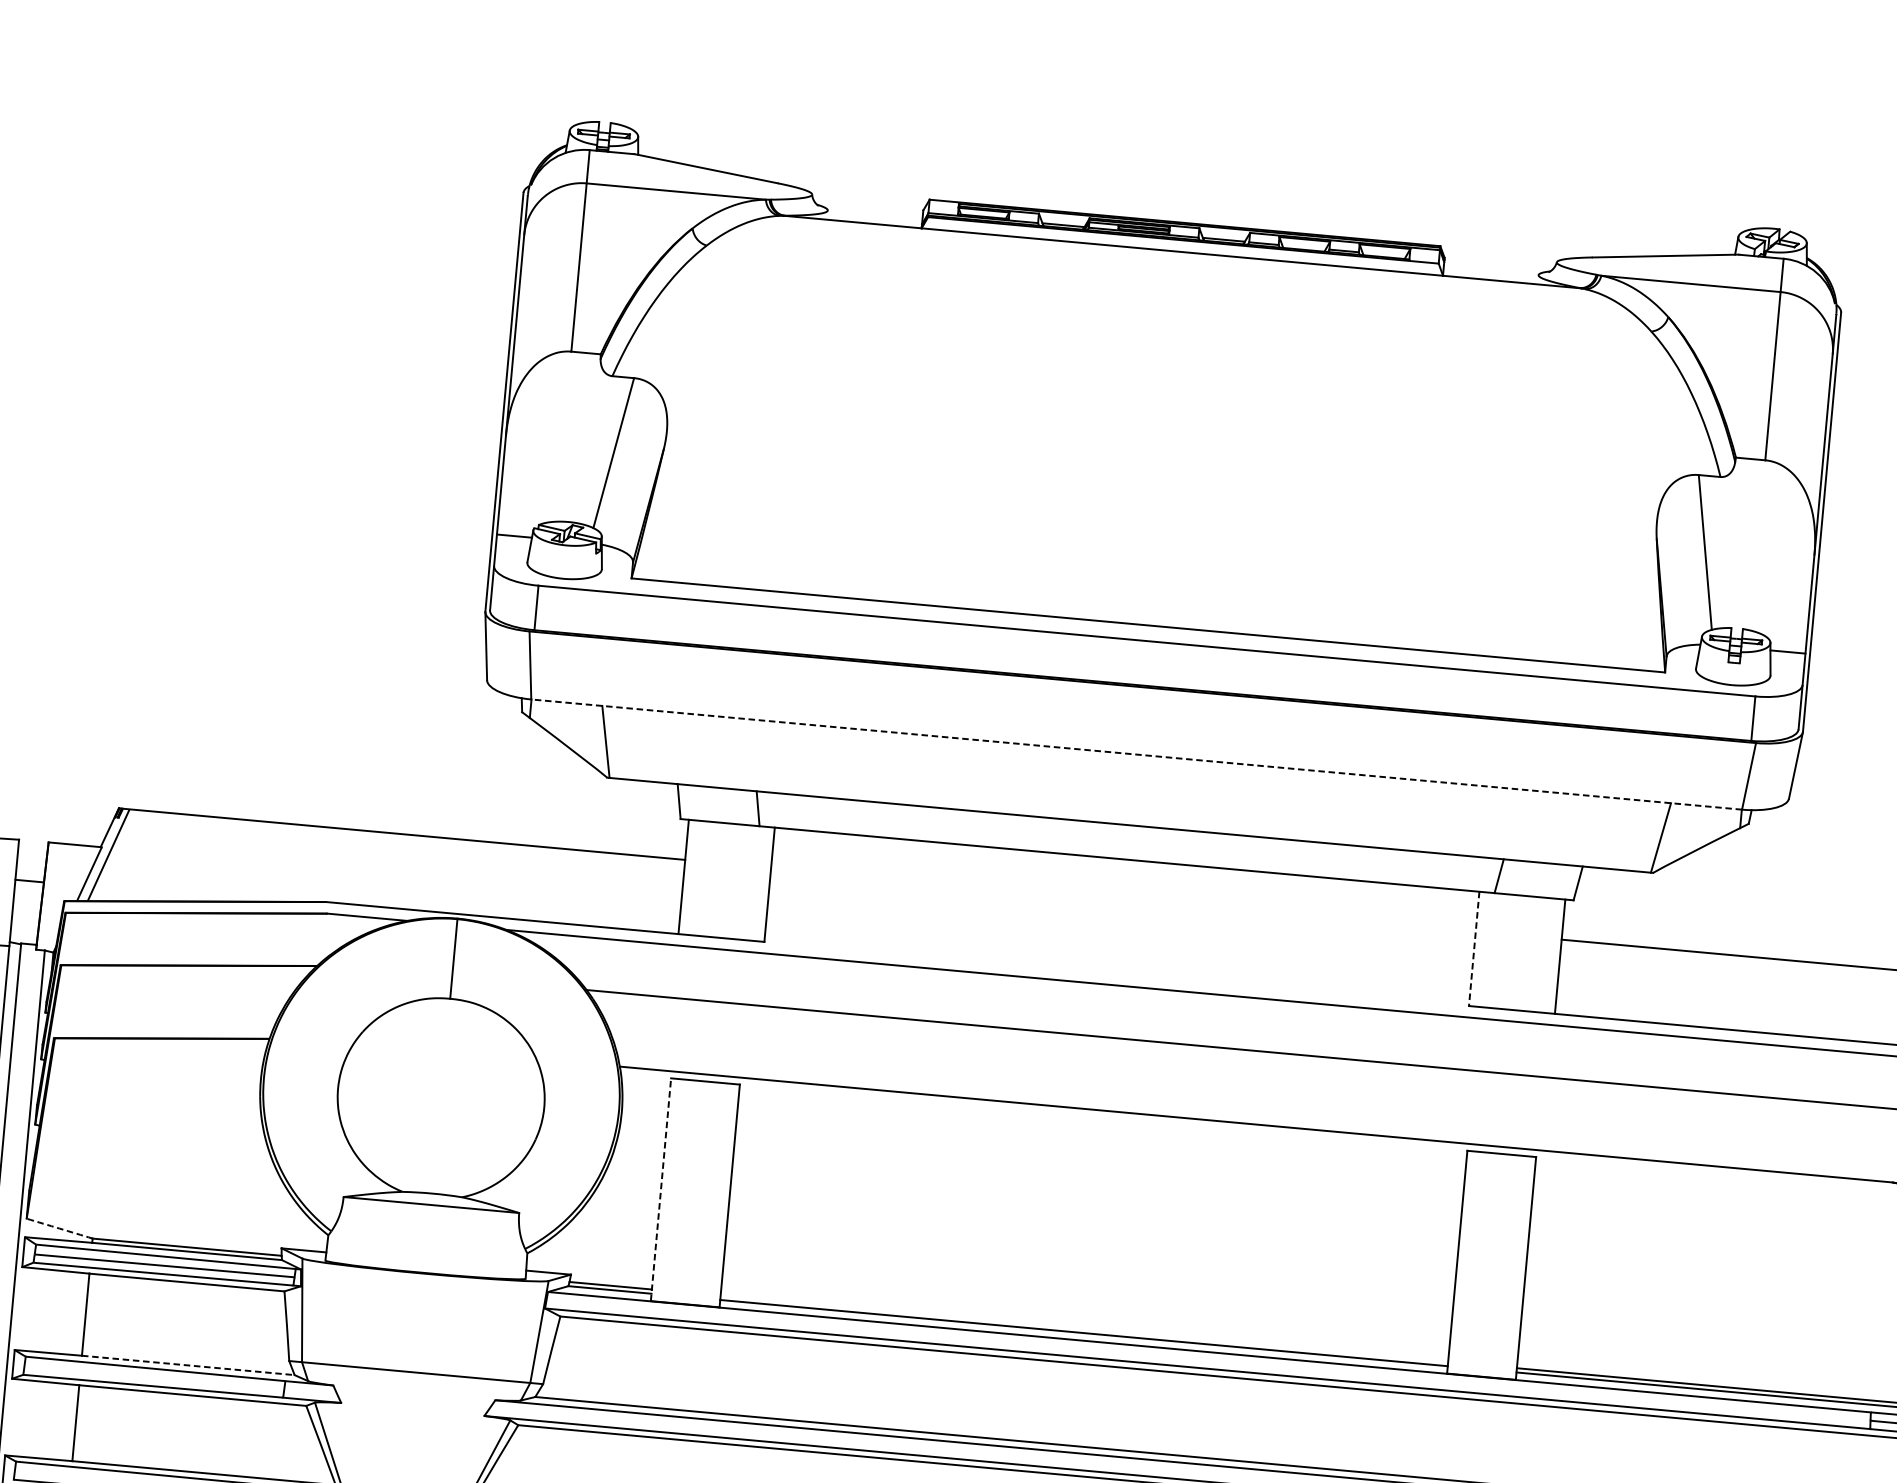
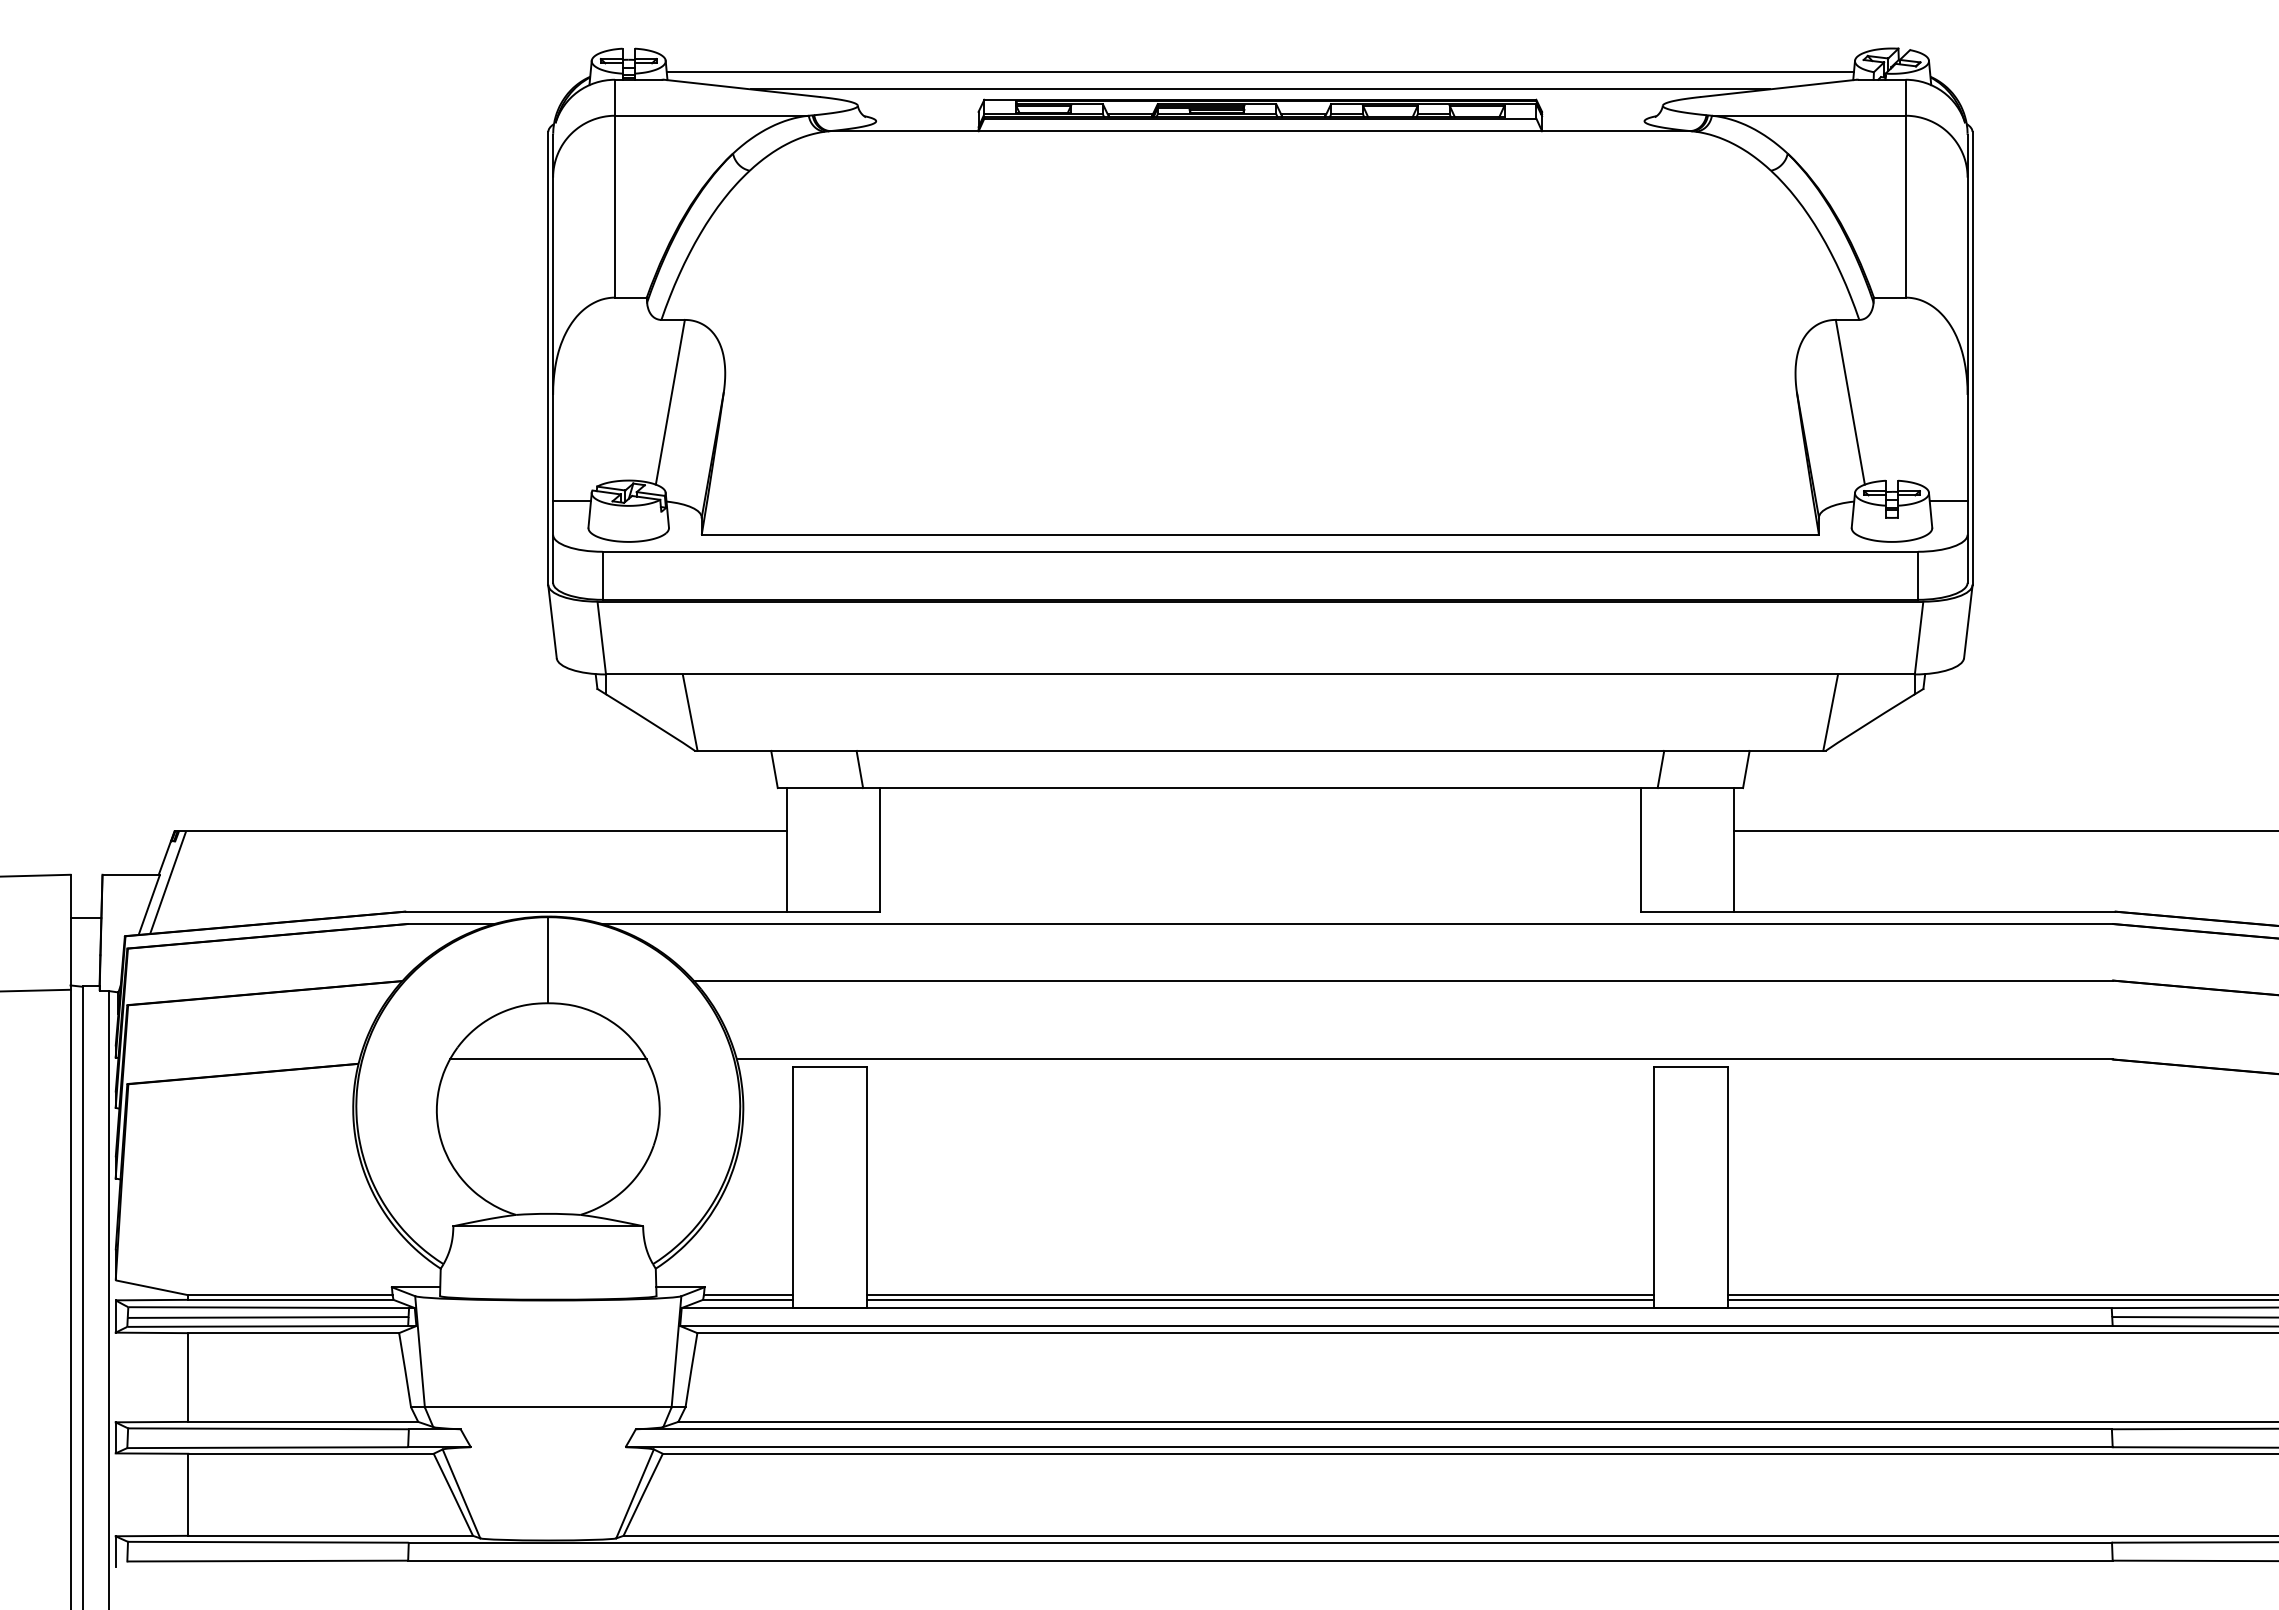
line: (1186, 197) -> (1259, 72), added
line: (1185, 213) -> (1260, 89), added
line: (1135, 754) -> (1259, 674), dashed -> solid
line: (1474, 948) -> (1641, 849), dashed -> solid
line: (445, 1050) -> (548, 1059), added
line: (660, 1188) -> (792, 1186), dashed -> solid
arc: (60, 1228) -> (152, 1287), dashed -> solid
line: (1084, 1329) -> (1260, 1295), added
line: (188, 1365) -> (303, 1421), dashed -> solid

